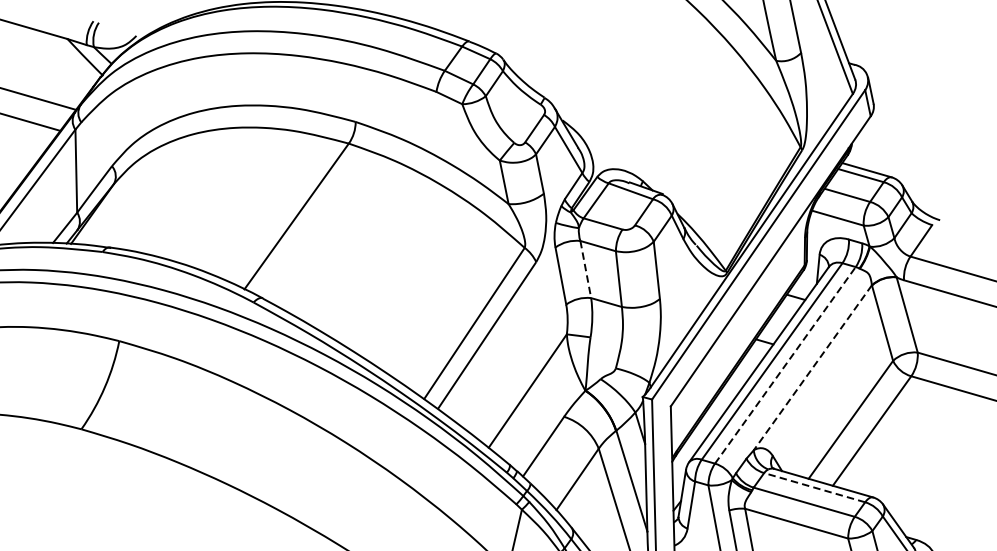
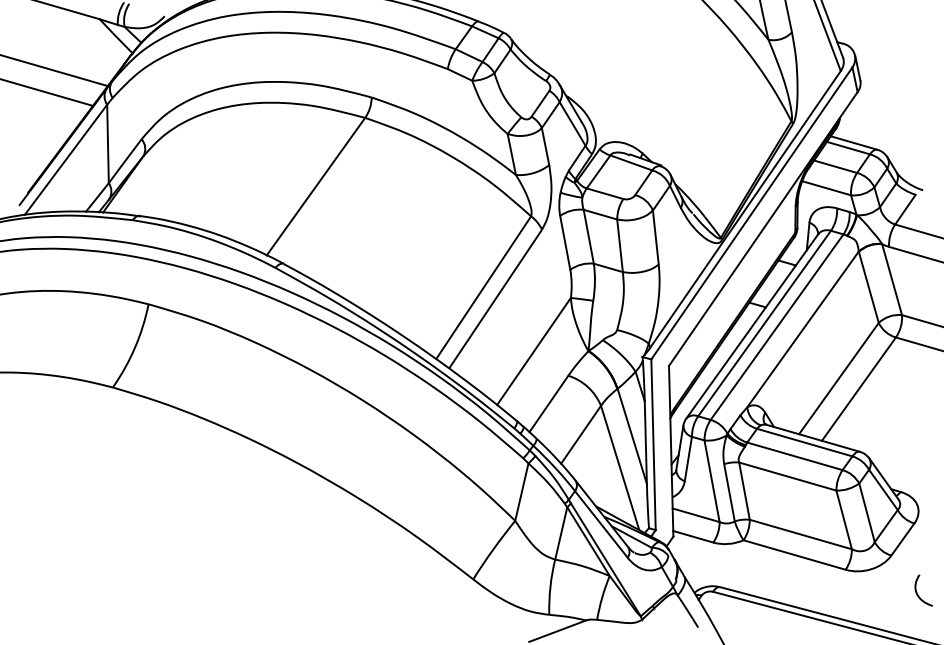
line: (585, 270) -> (588, 237), dashed -> solid
line: (785, 364) -> (777, 326), dashed -> solid
line: (813, 367) -> (803, 329), dashed -> solid
line: (814, 487) -> (804, 442), dashed -> solid

